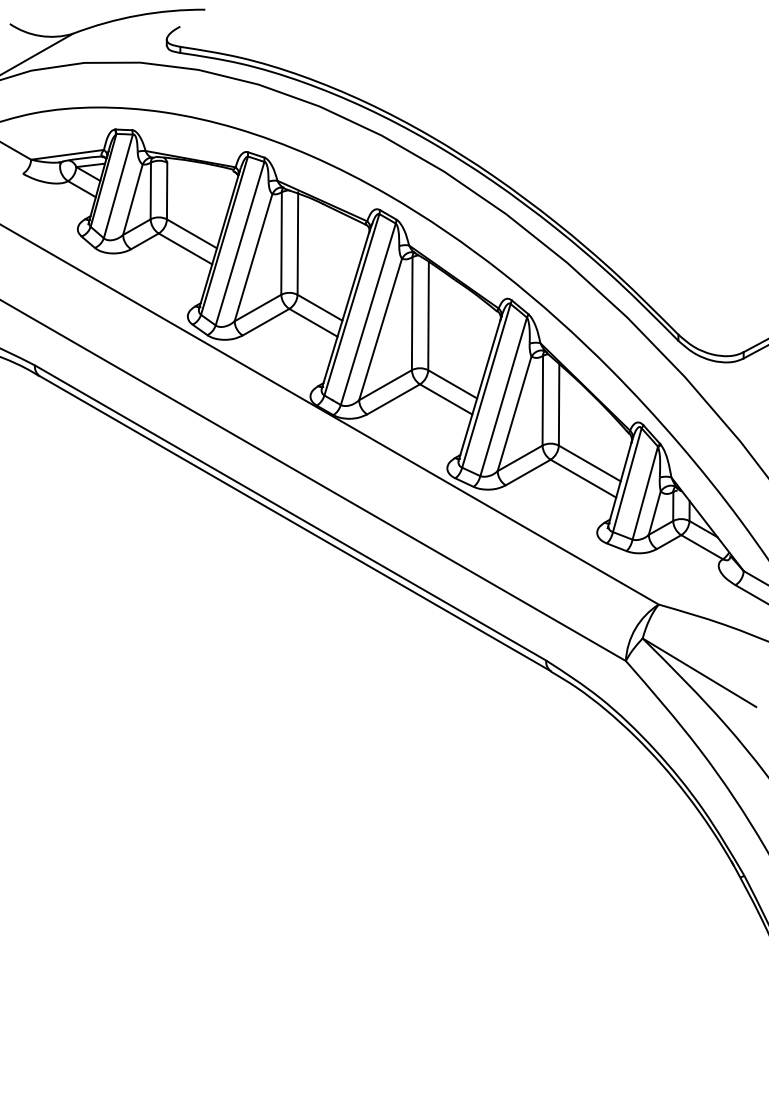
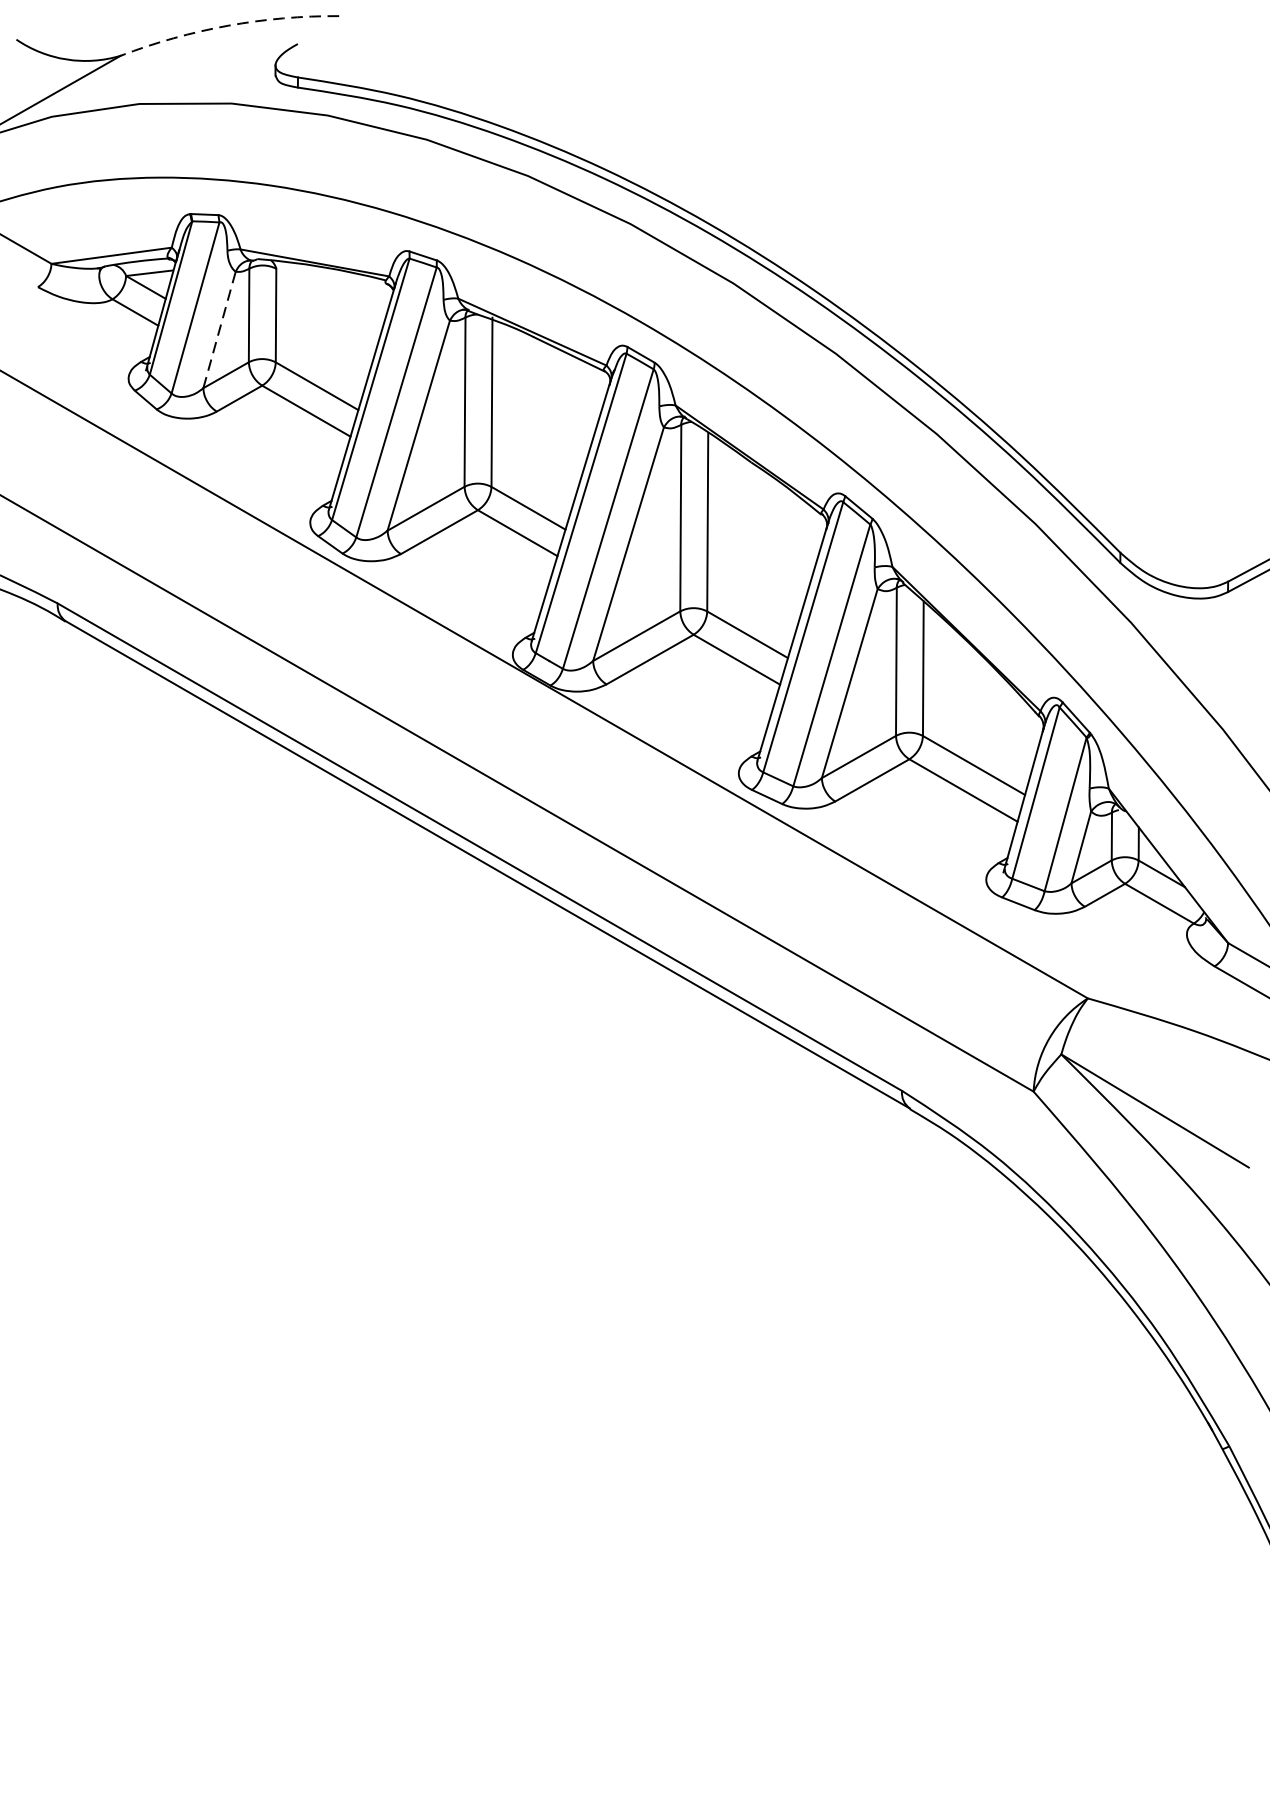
arc: (138, 15) -> (228, 25), solid -> dashed
line: (132, 199) -> (218, 329), solid -> dashed

